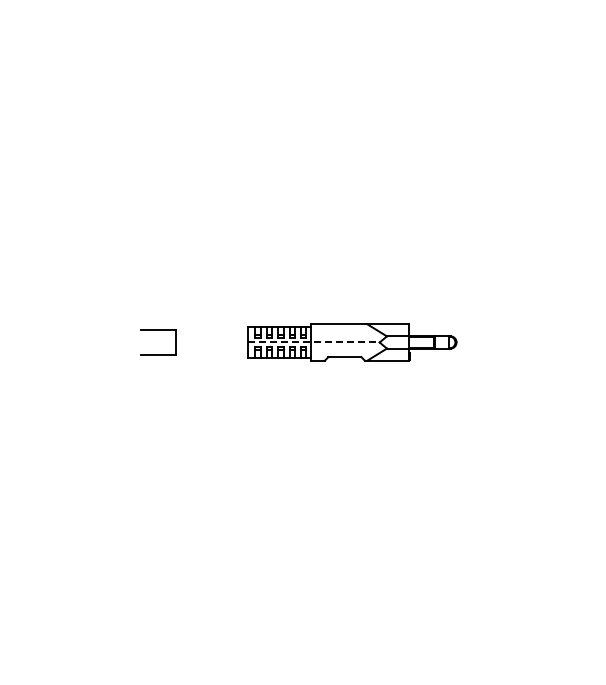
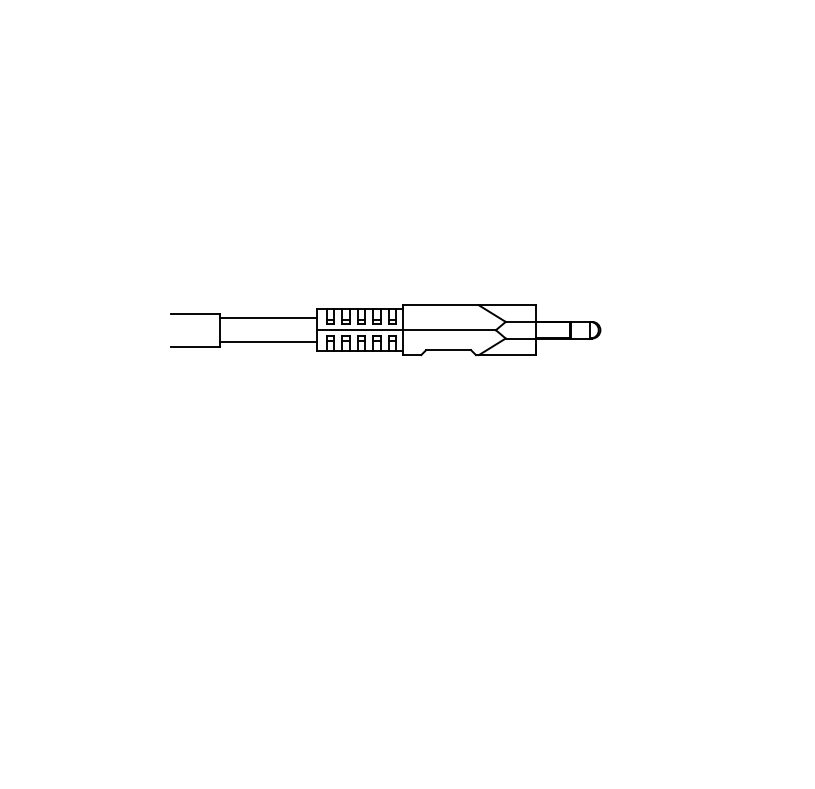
line: (211, 333) -> (267, 317), added
line: (313, 342) -> (405, 330), dashed -> solid
line: (211, 351) -> (267, 342), added

